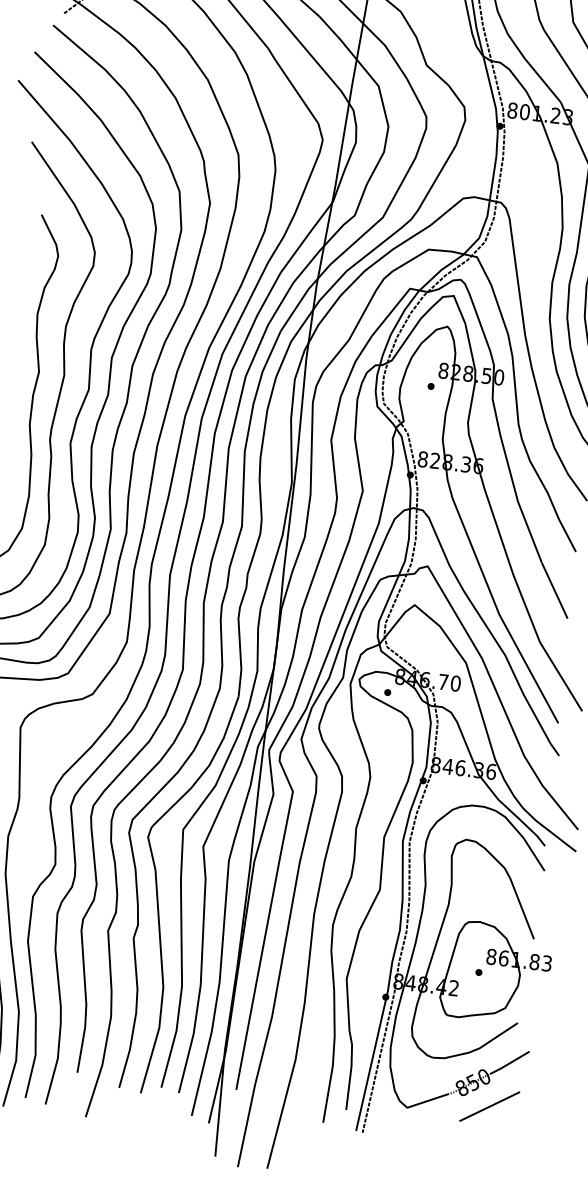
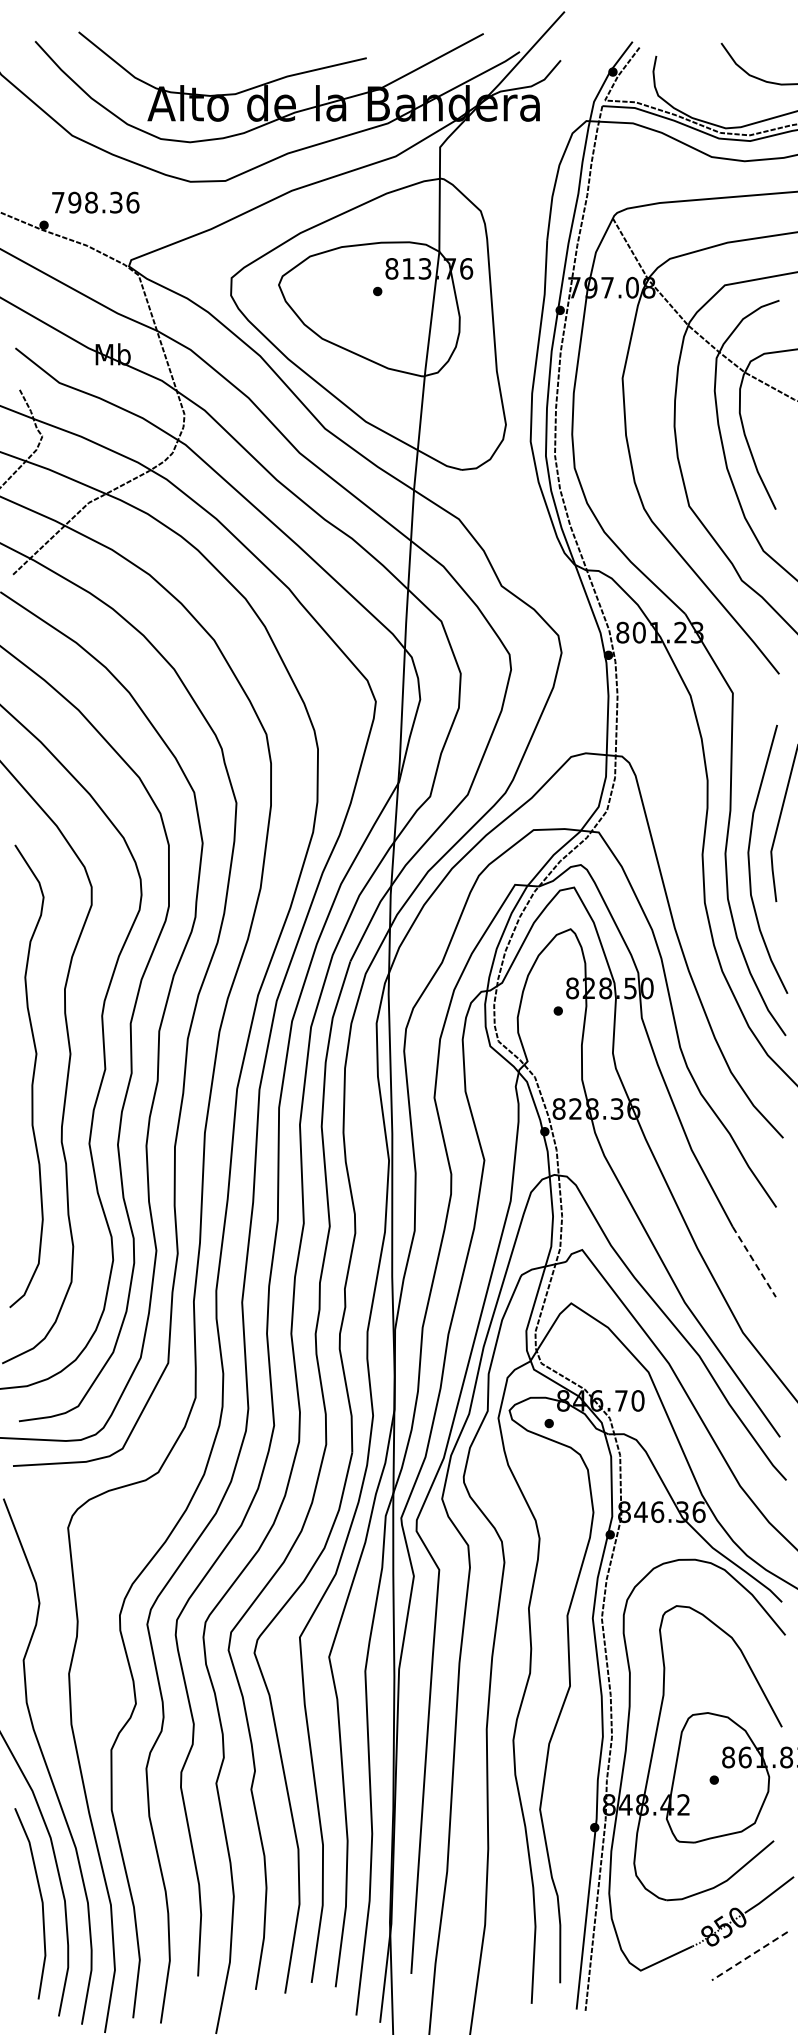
line: (554, 590) -> (754, 1262), solid -> dashed
line: (489, 1106) -> (749, 1956), solid -> dashed

